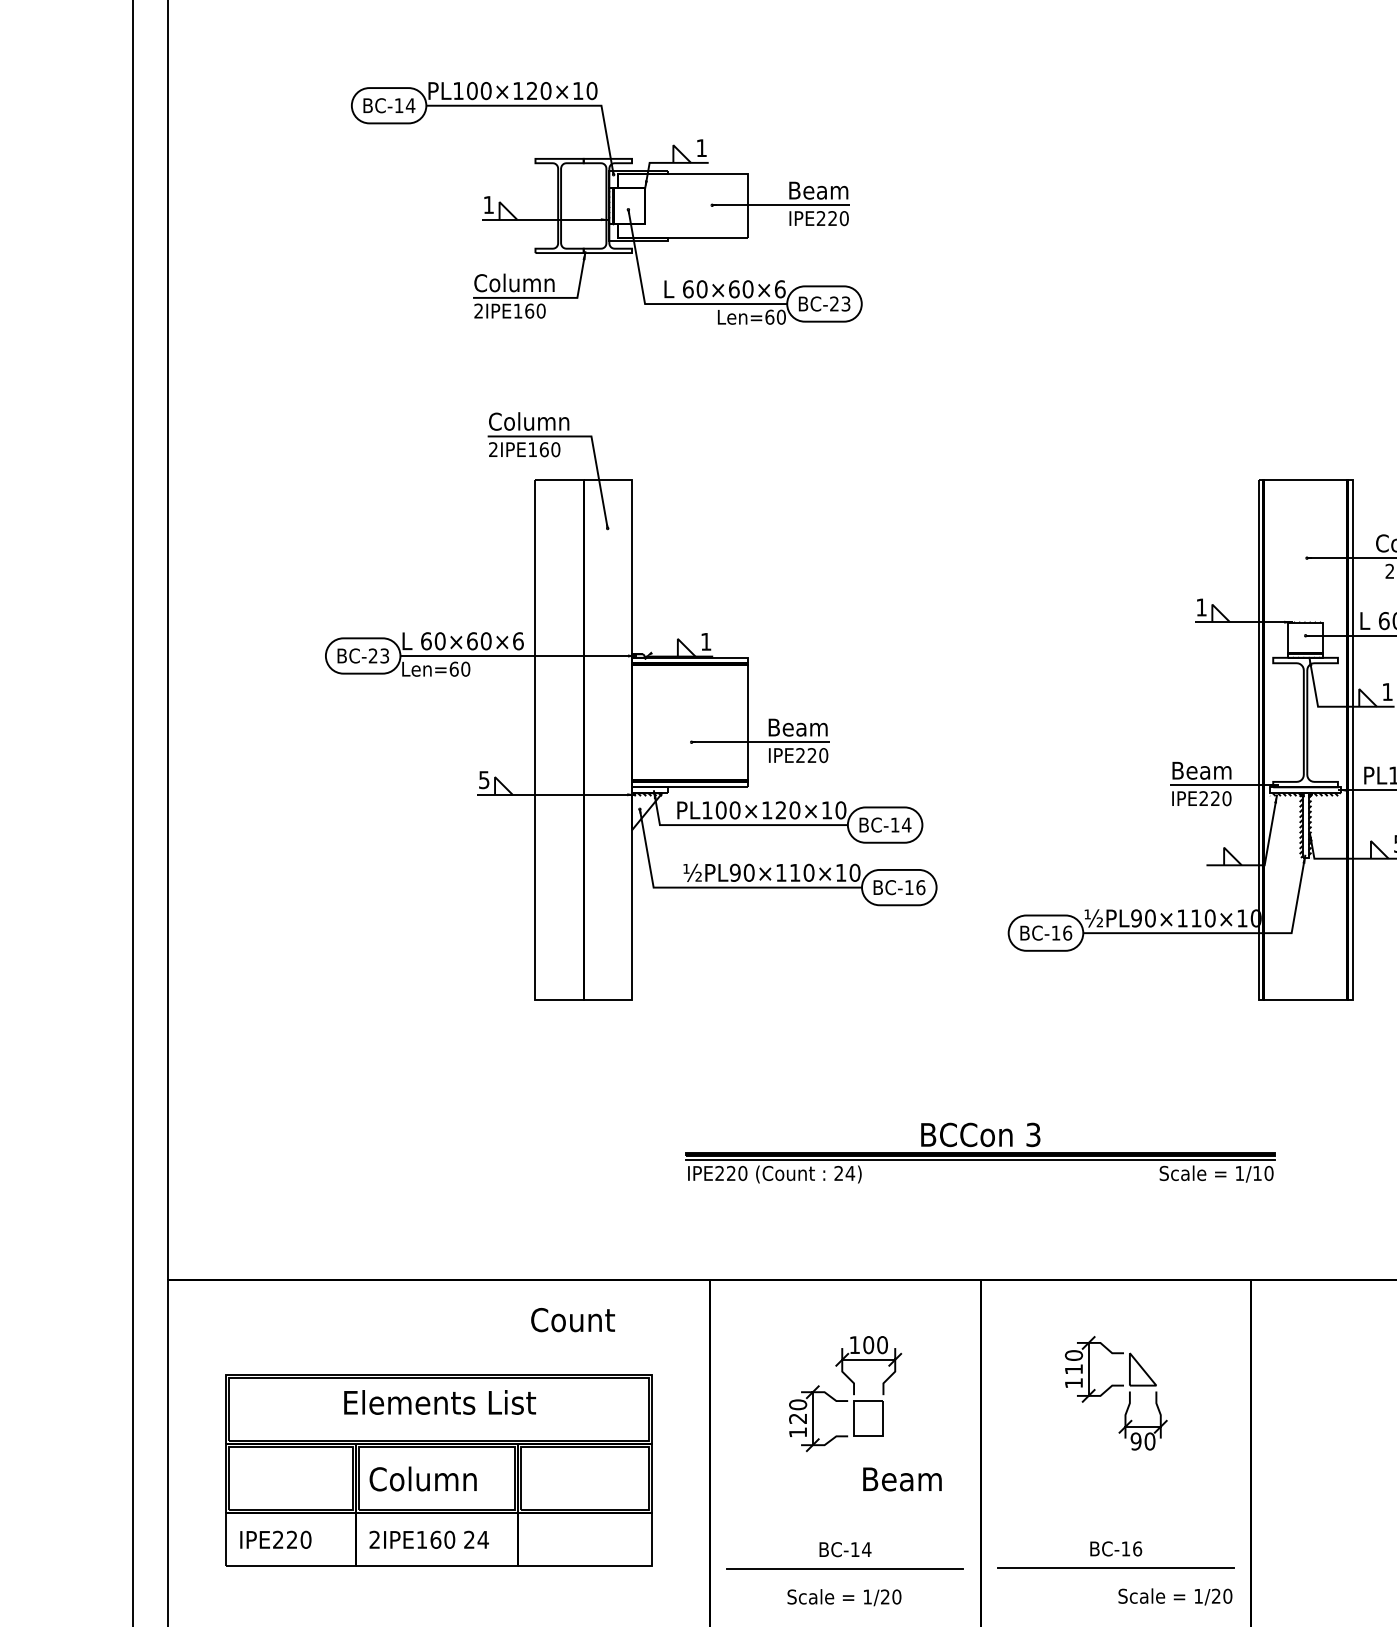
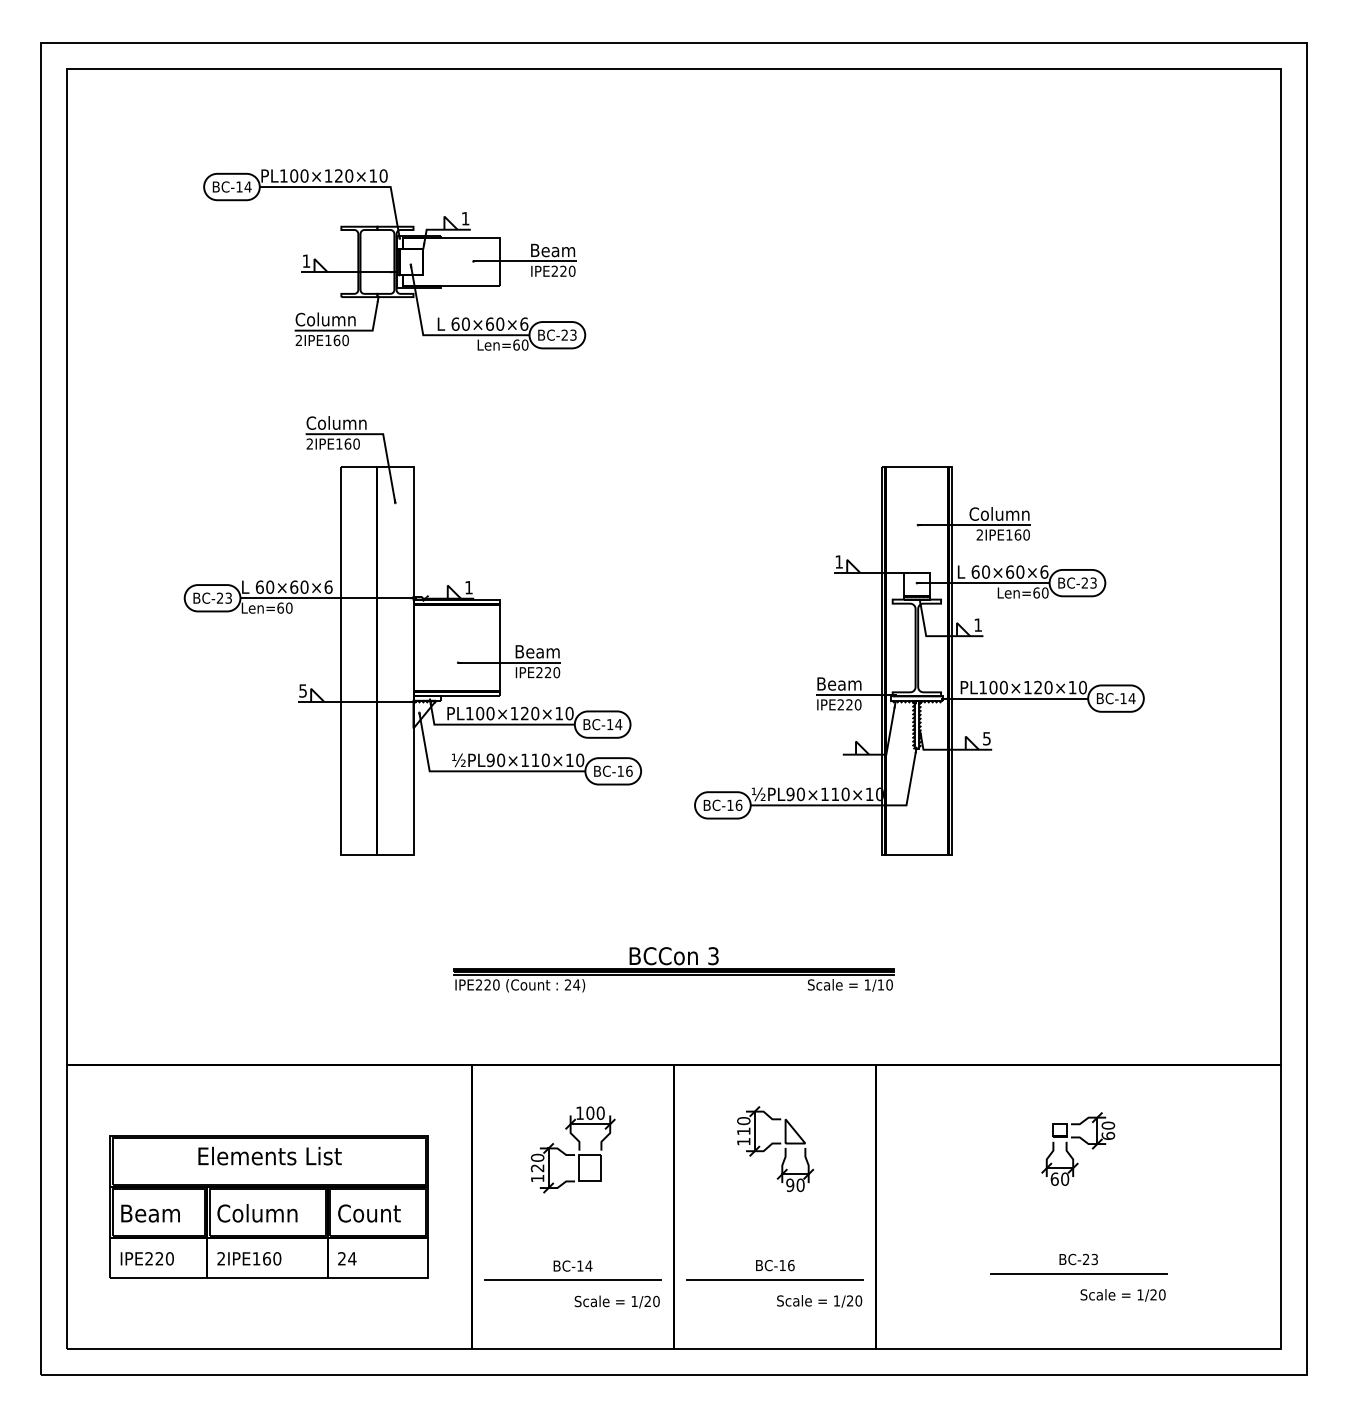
text: (573, 1320) -> (369, 1213), moved
text: (902, 1479) -> (150, 1213), moved
text: (476, 1539) -> (347, 1258), moved
text: (843, 1597) -> (616, 1301), moved

